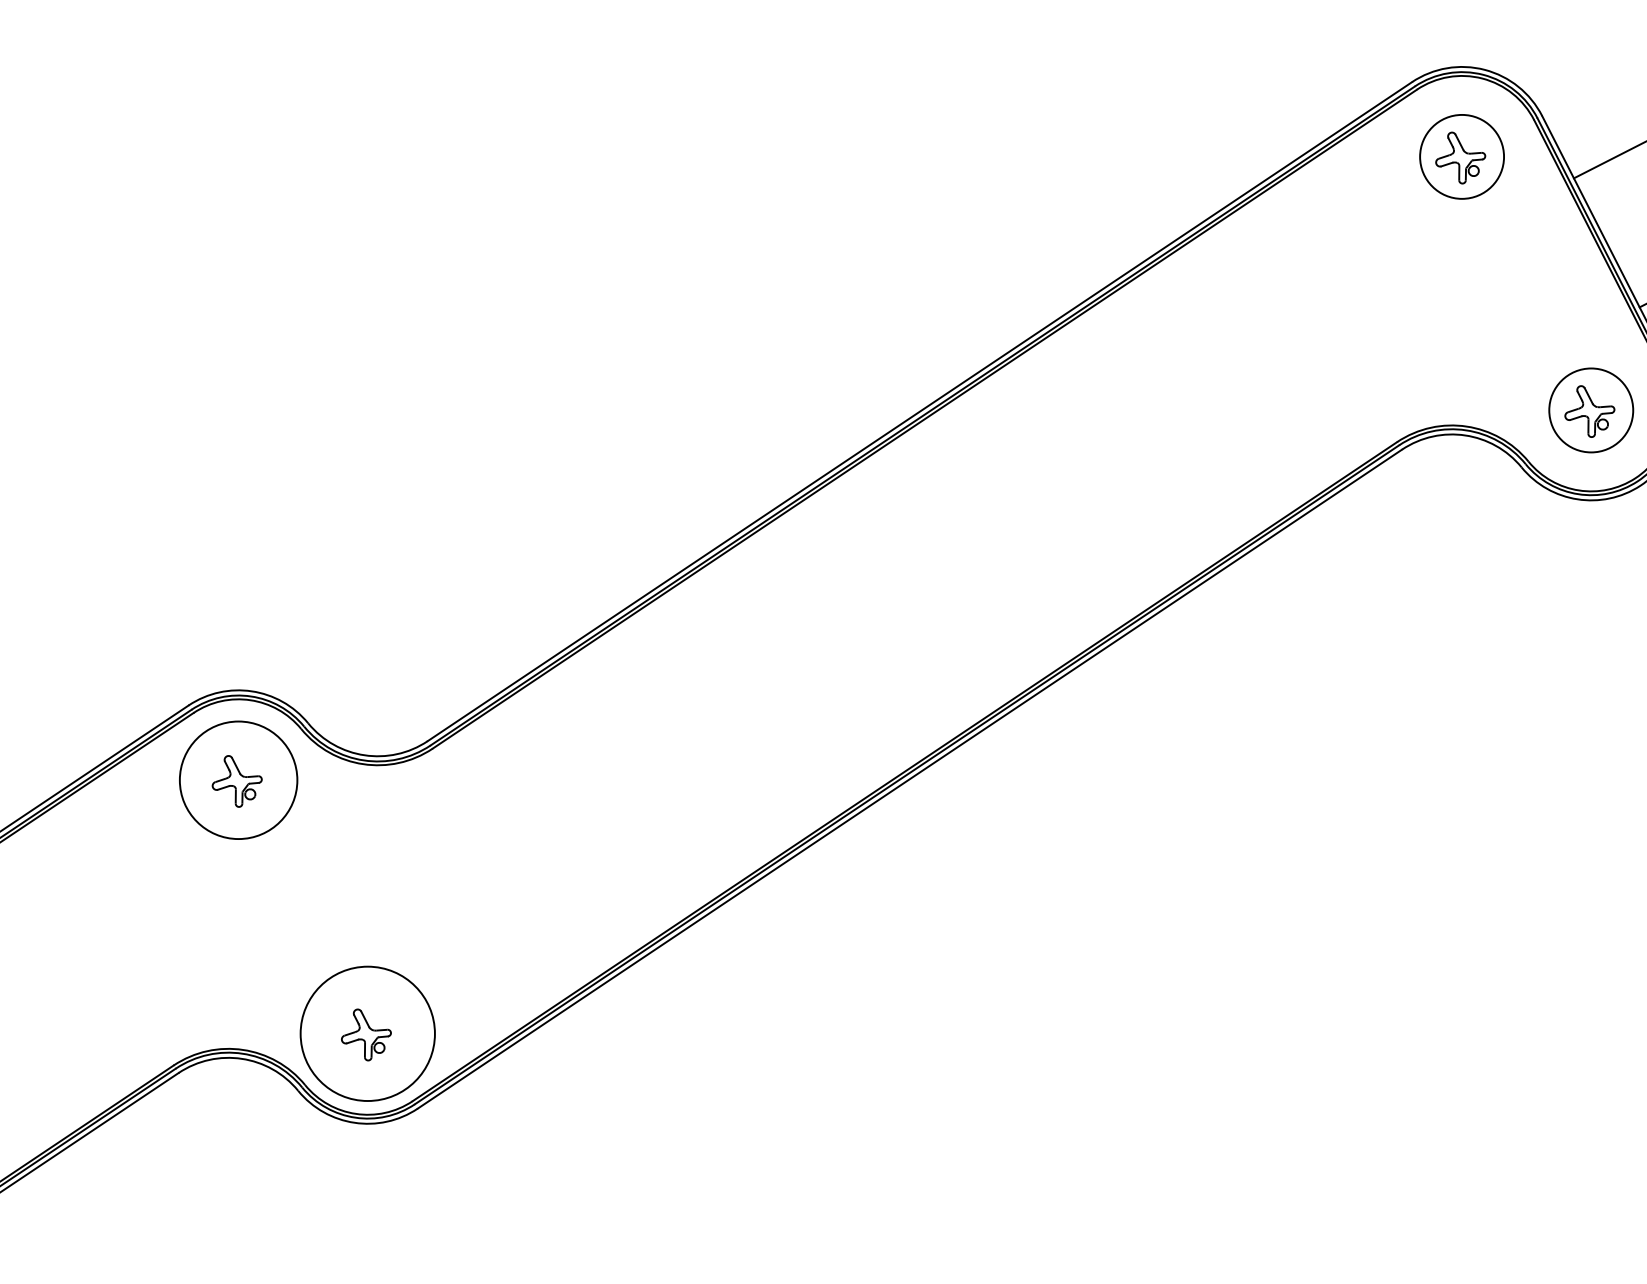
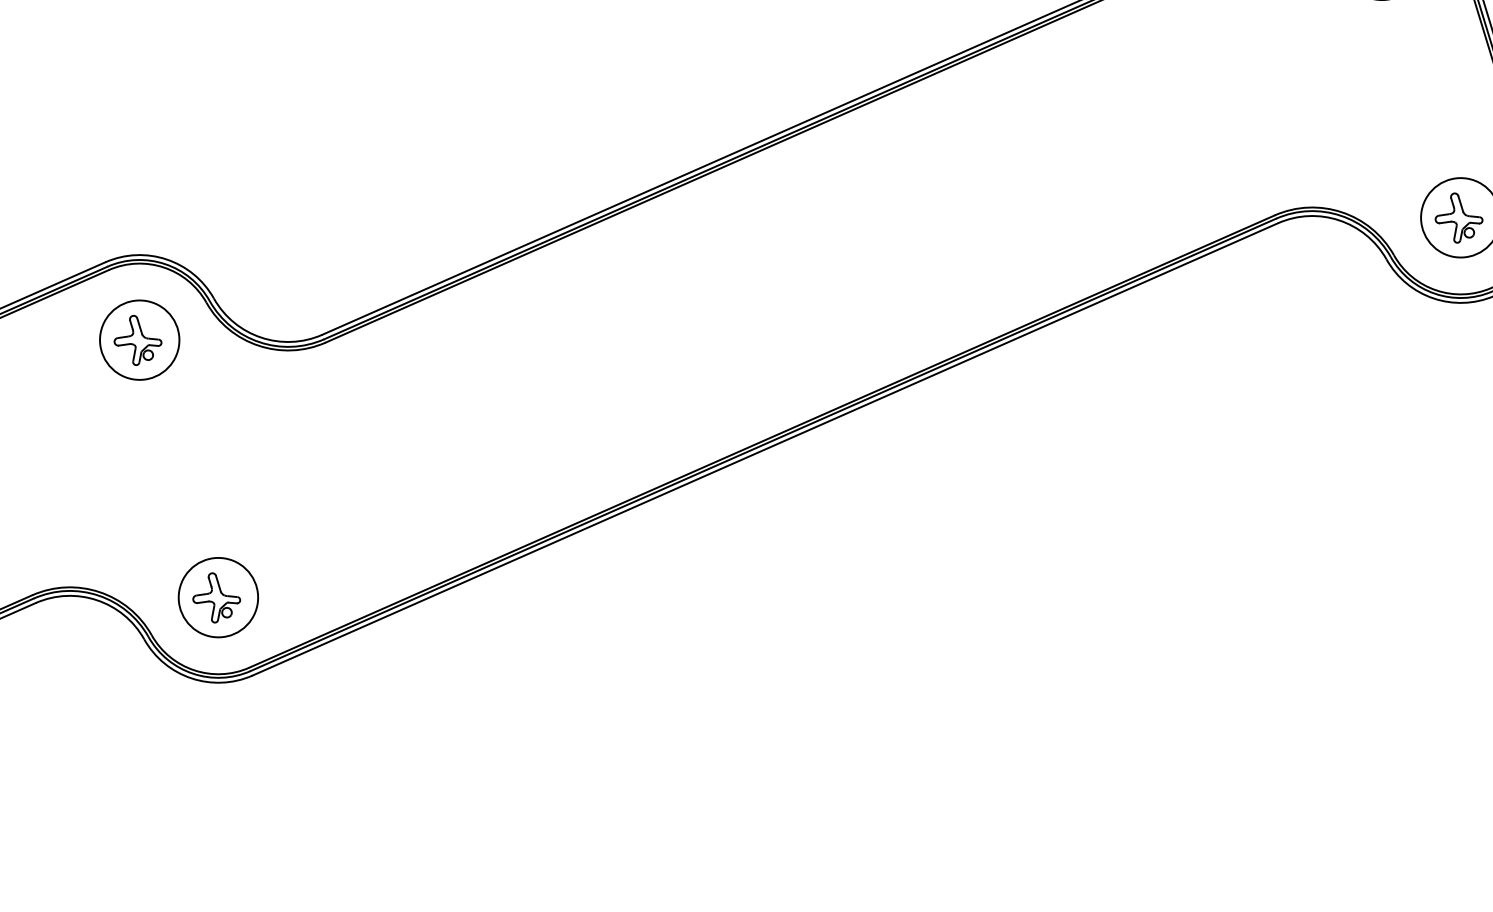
circle: (238, 780) -> (139, 340), size x0.71
circle: (367, 1033) -> (218, 597), size x0.62

